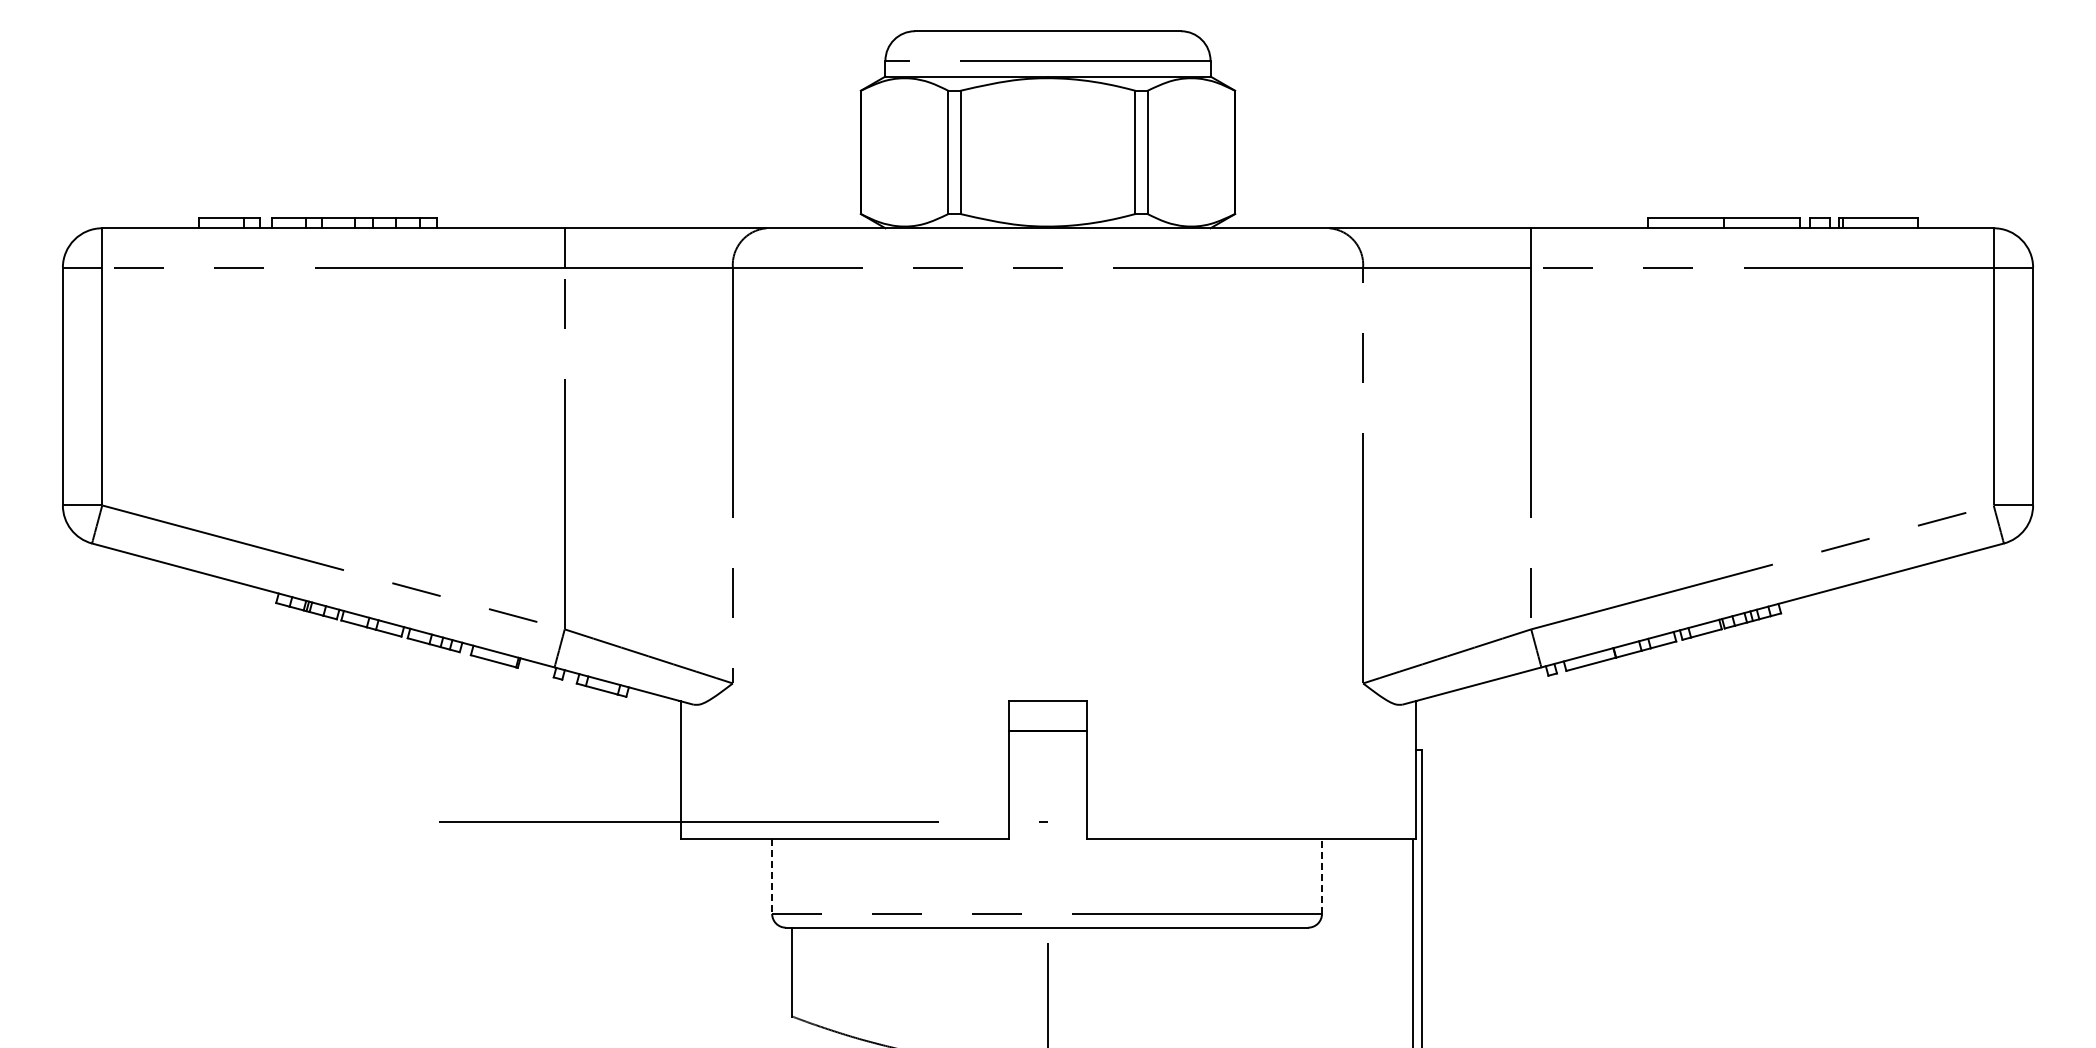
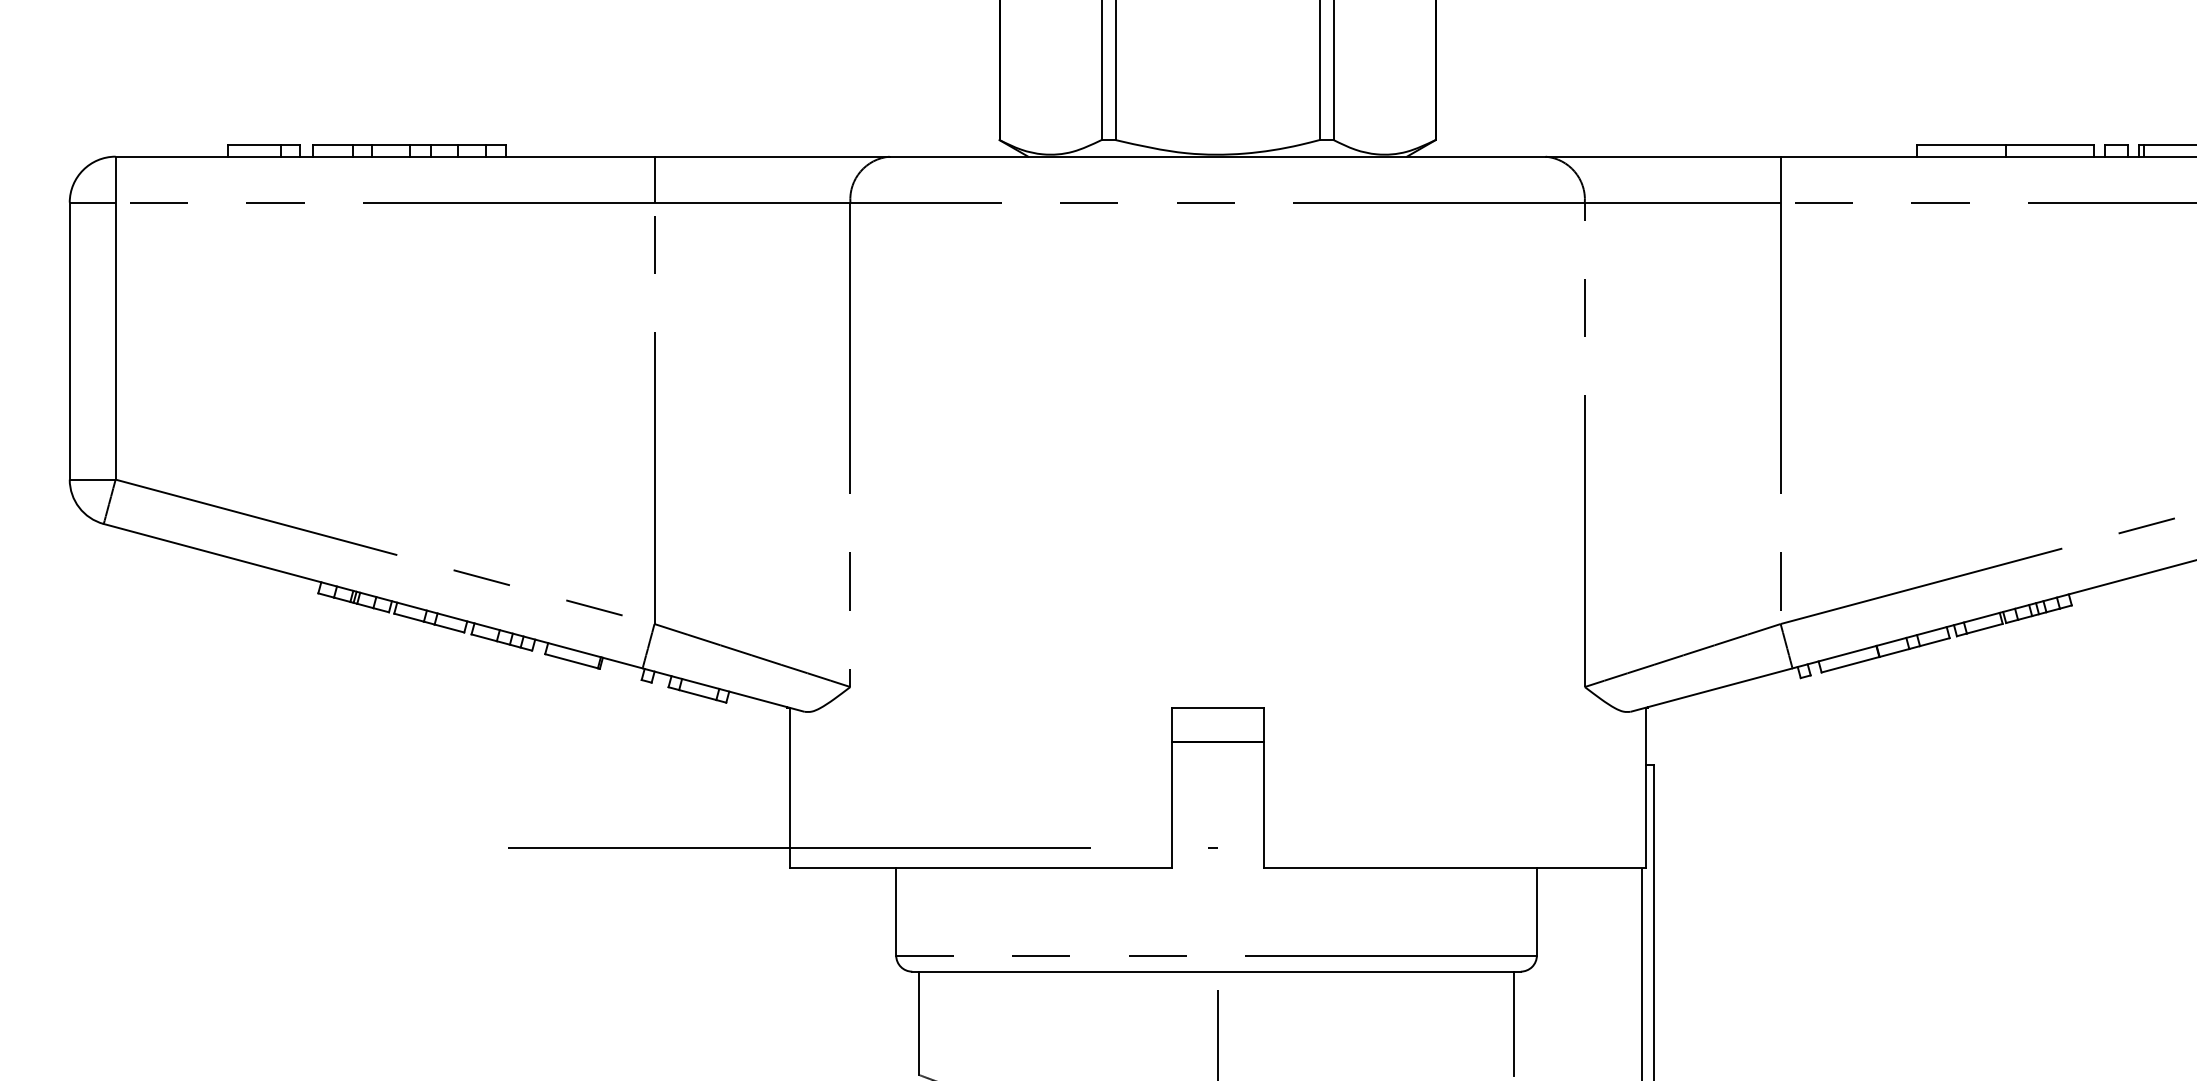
line: (1322, 875) -> (1537, 910), dashed -> solid
line: (772, 876) -> (896, 912), dashed -> solid
line: (1302, 972) -> (1514, 1023), added

